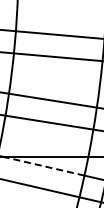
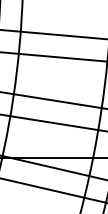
line: (44, 166) -> (49, 166), dashed -> solid

